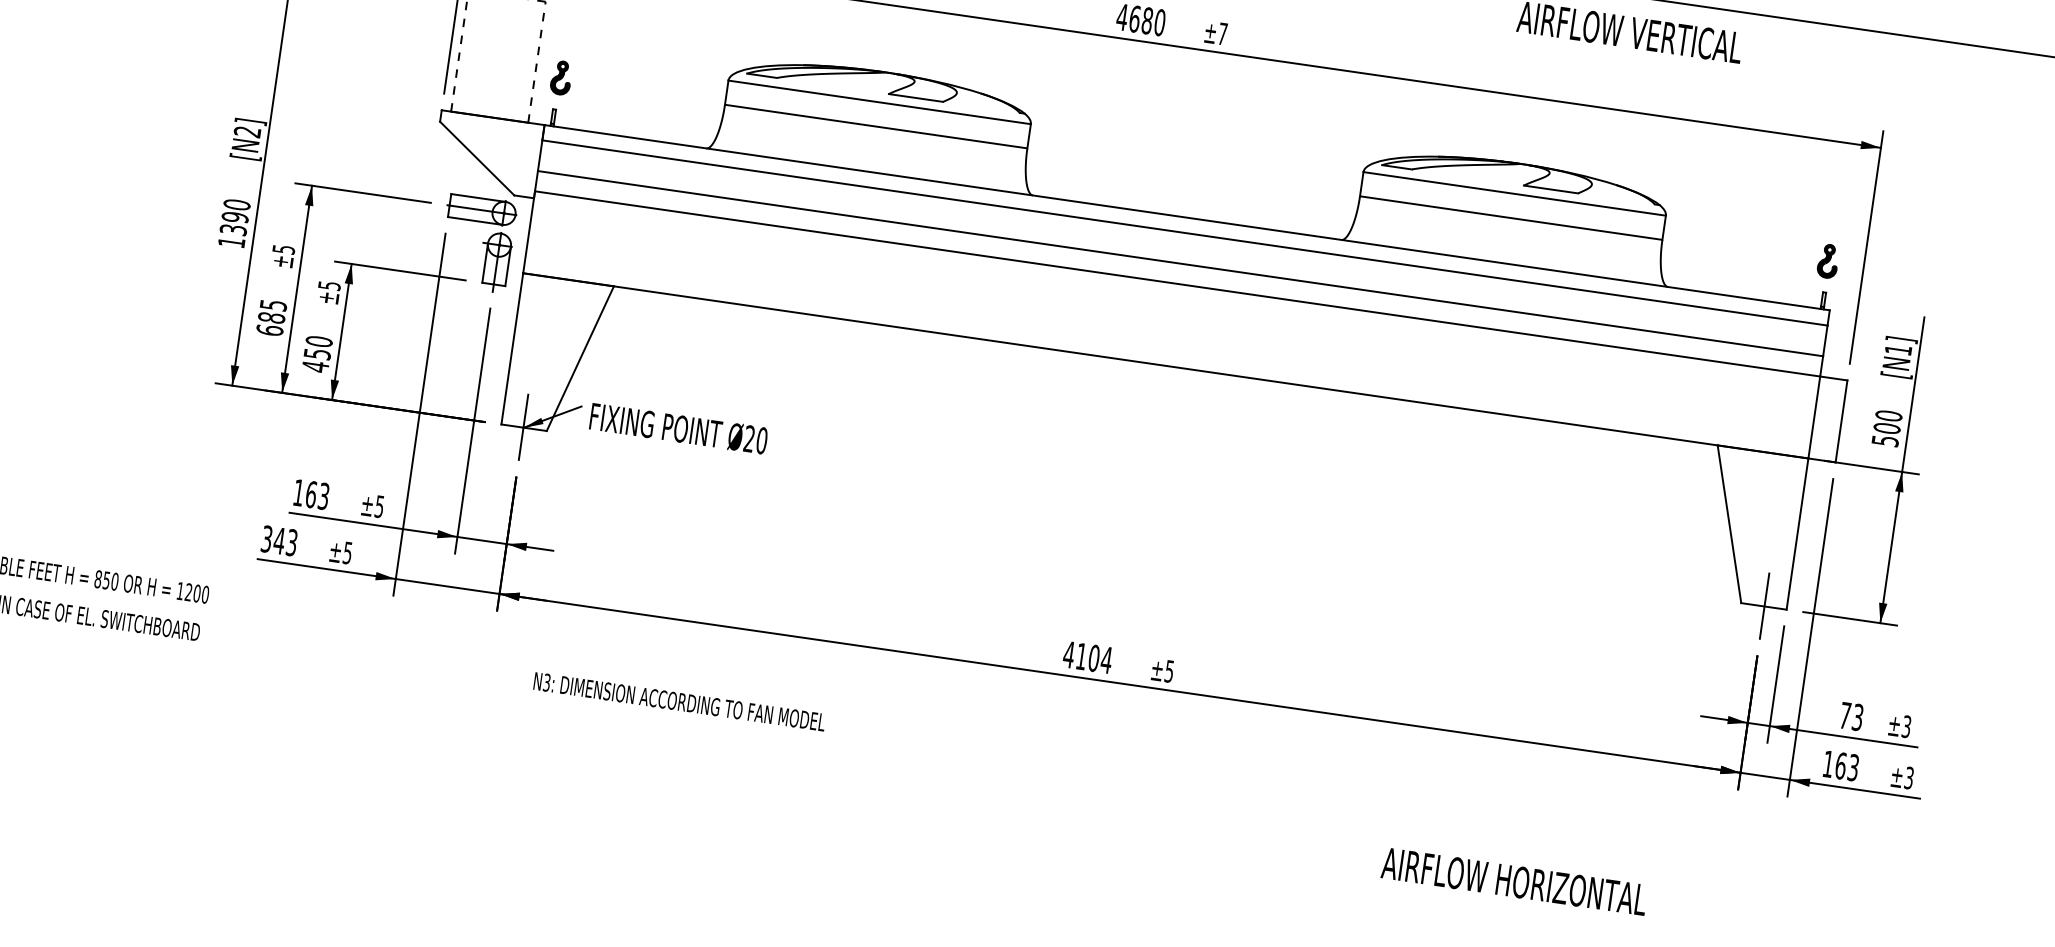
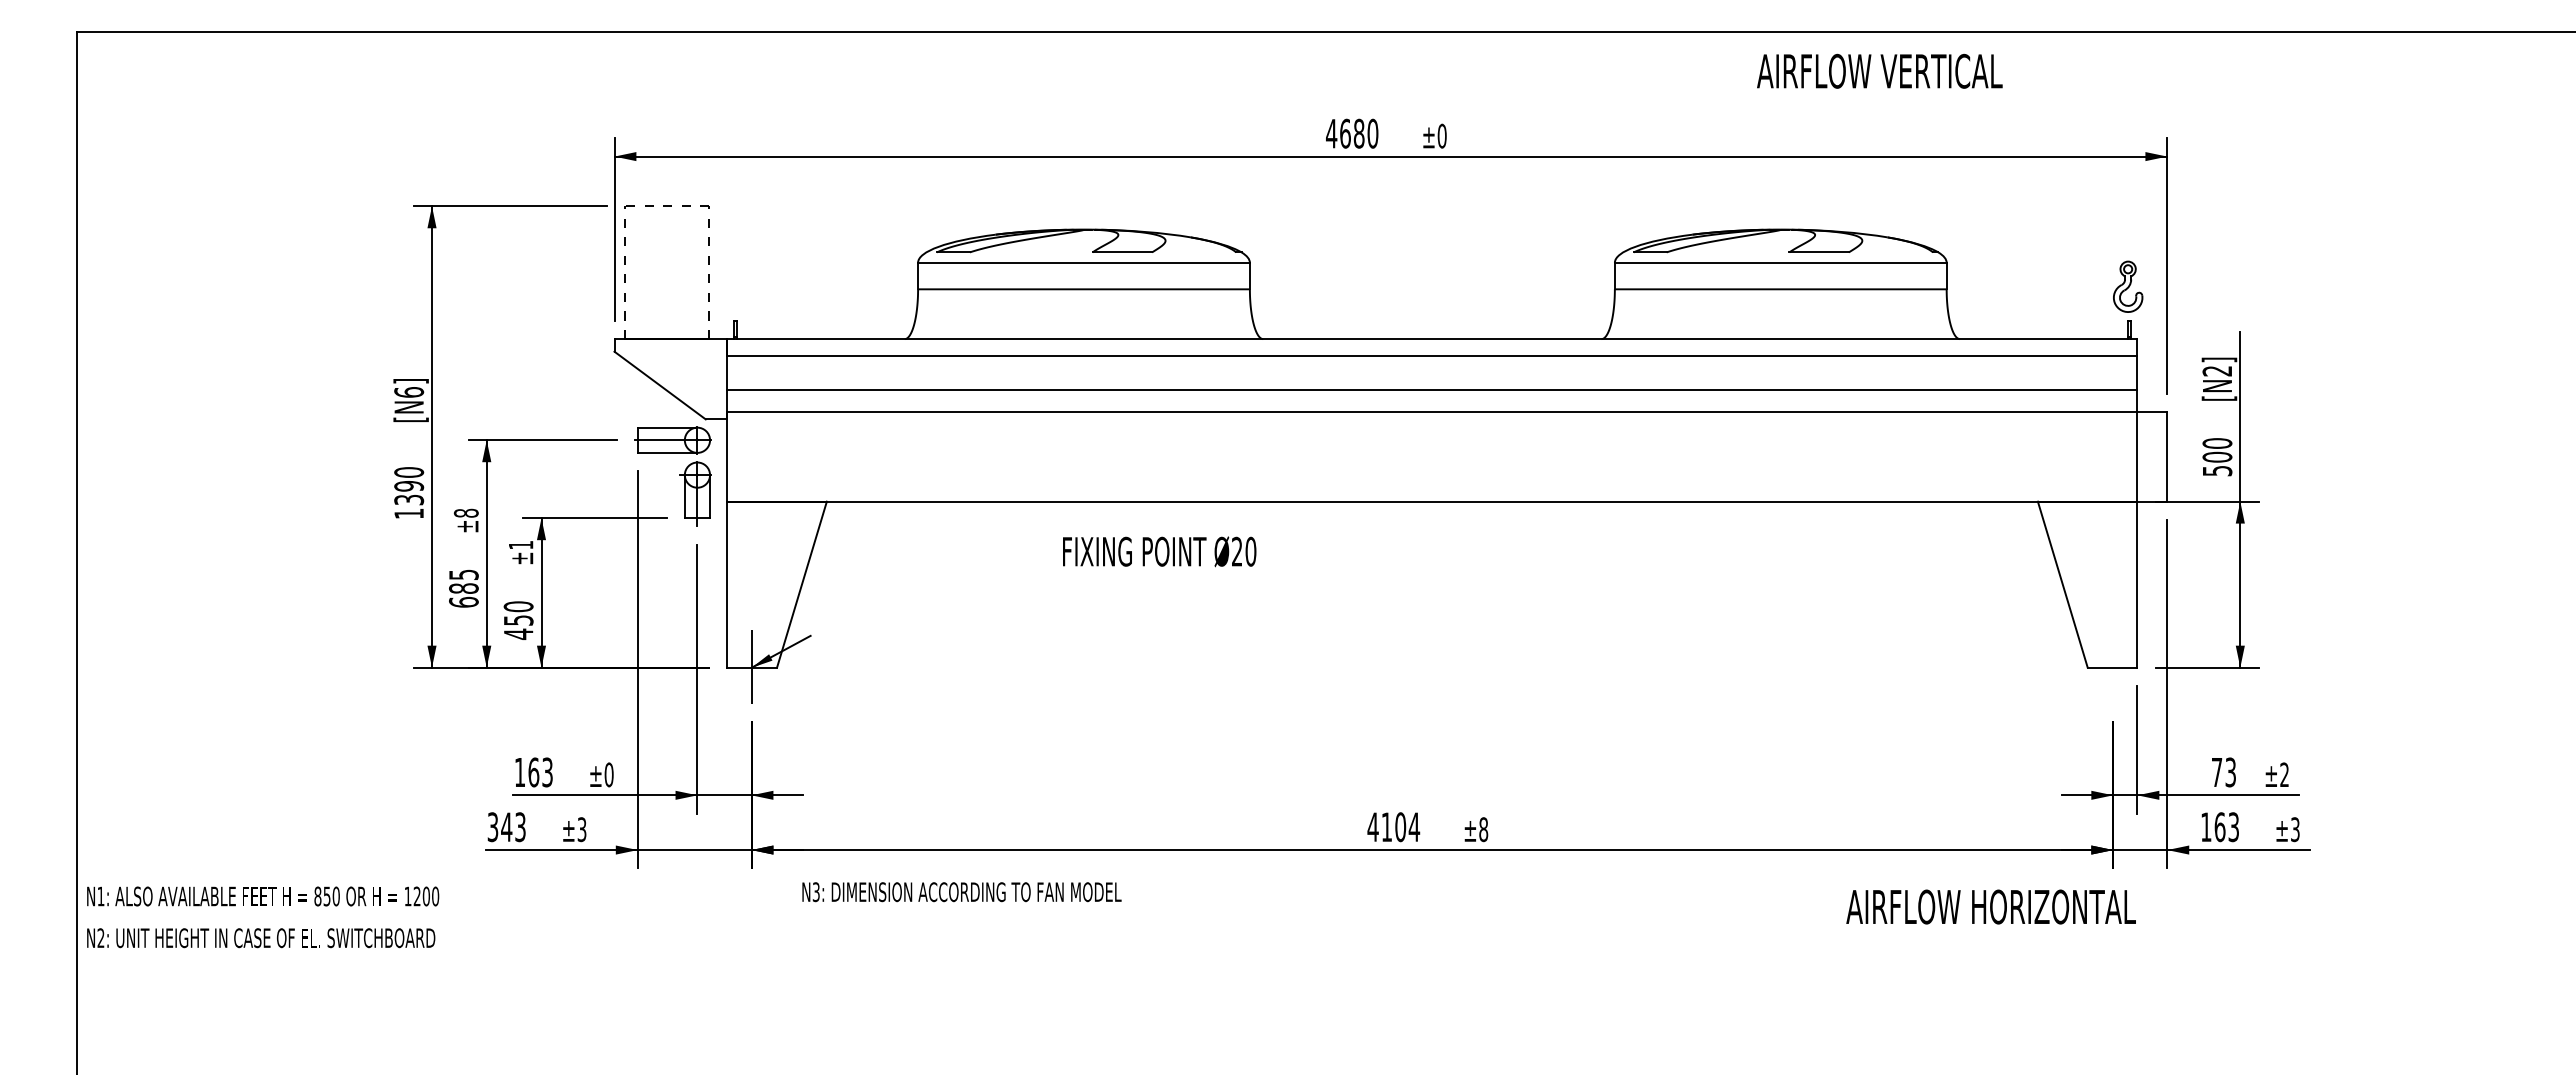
text: (1222, 33) -> (1441, 135), ±7 -> ±0
part: (561, 77) -> (738, 285), removed
text: (247, 132) -> (409, 392), [N2] -> [N6]
text: (283, 248) -> (465, 512), ±5 -> ±8
part: (1828, 261) -> (2128, 286), size x1.4
text: (329, 286) -> (521, 545), ±5 -> ±1
text: (1897, 350) -> (2216, 371), [N1] -> [N2]
text: (678, 428) -> (1159, 551), moved
text: (379, 506) -> (608, 774), ±5 -> ±0
text: (348, 553) -> (582, 829), ±5 -> ±3
line: (1764, 606) -> (2113, 667), removed
text: (1169, 671) -> (1483, 829), ±5 -> ±8
text: (679, 702) -> (961, 892), moved
text: (1906, 726) -> (2284, 774), ±3 -> ±2
text: (1514, 881) -> (1990, 906), moved

